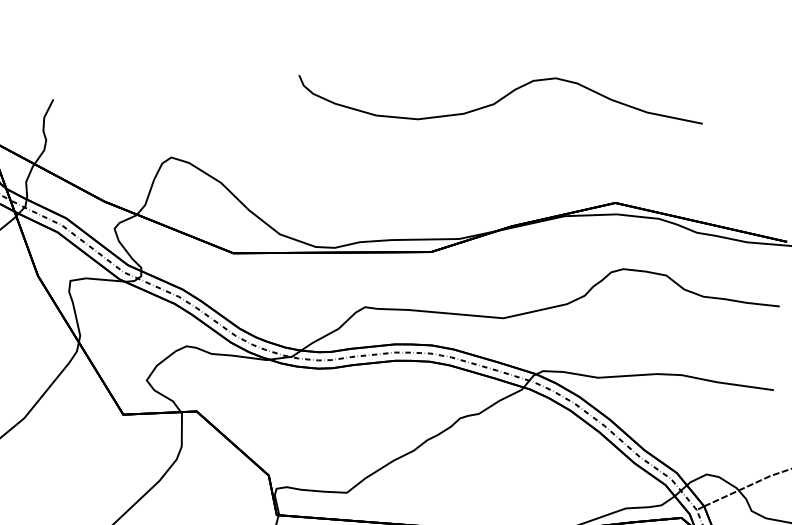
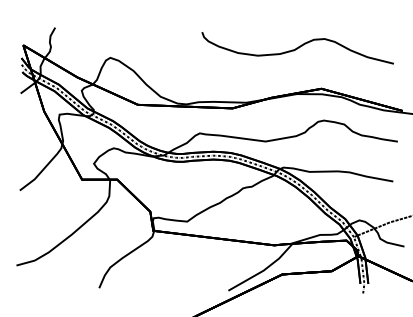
curve: (499, 100) -> (297, 48), moved

